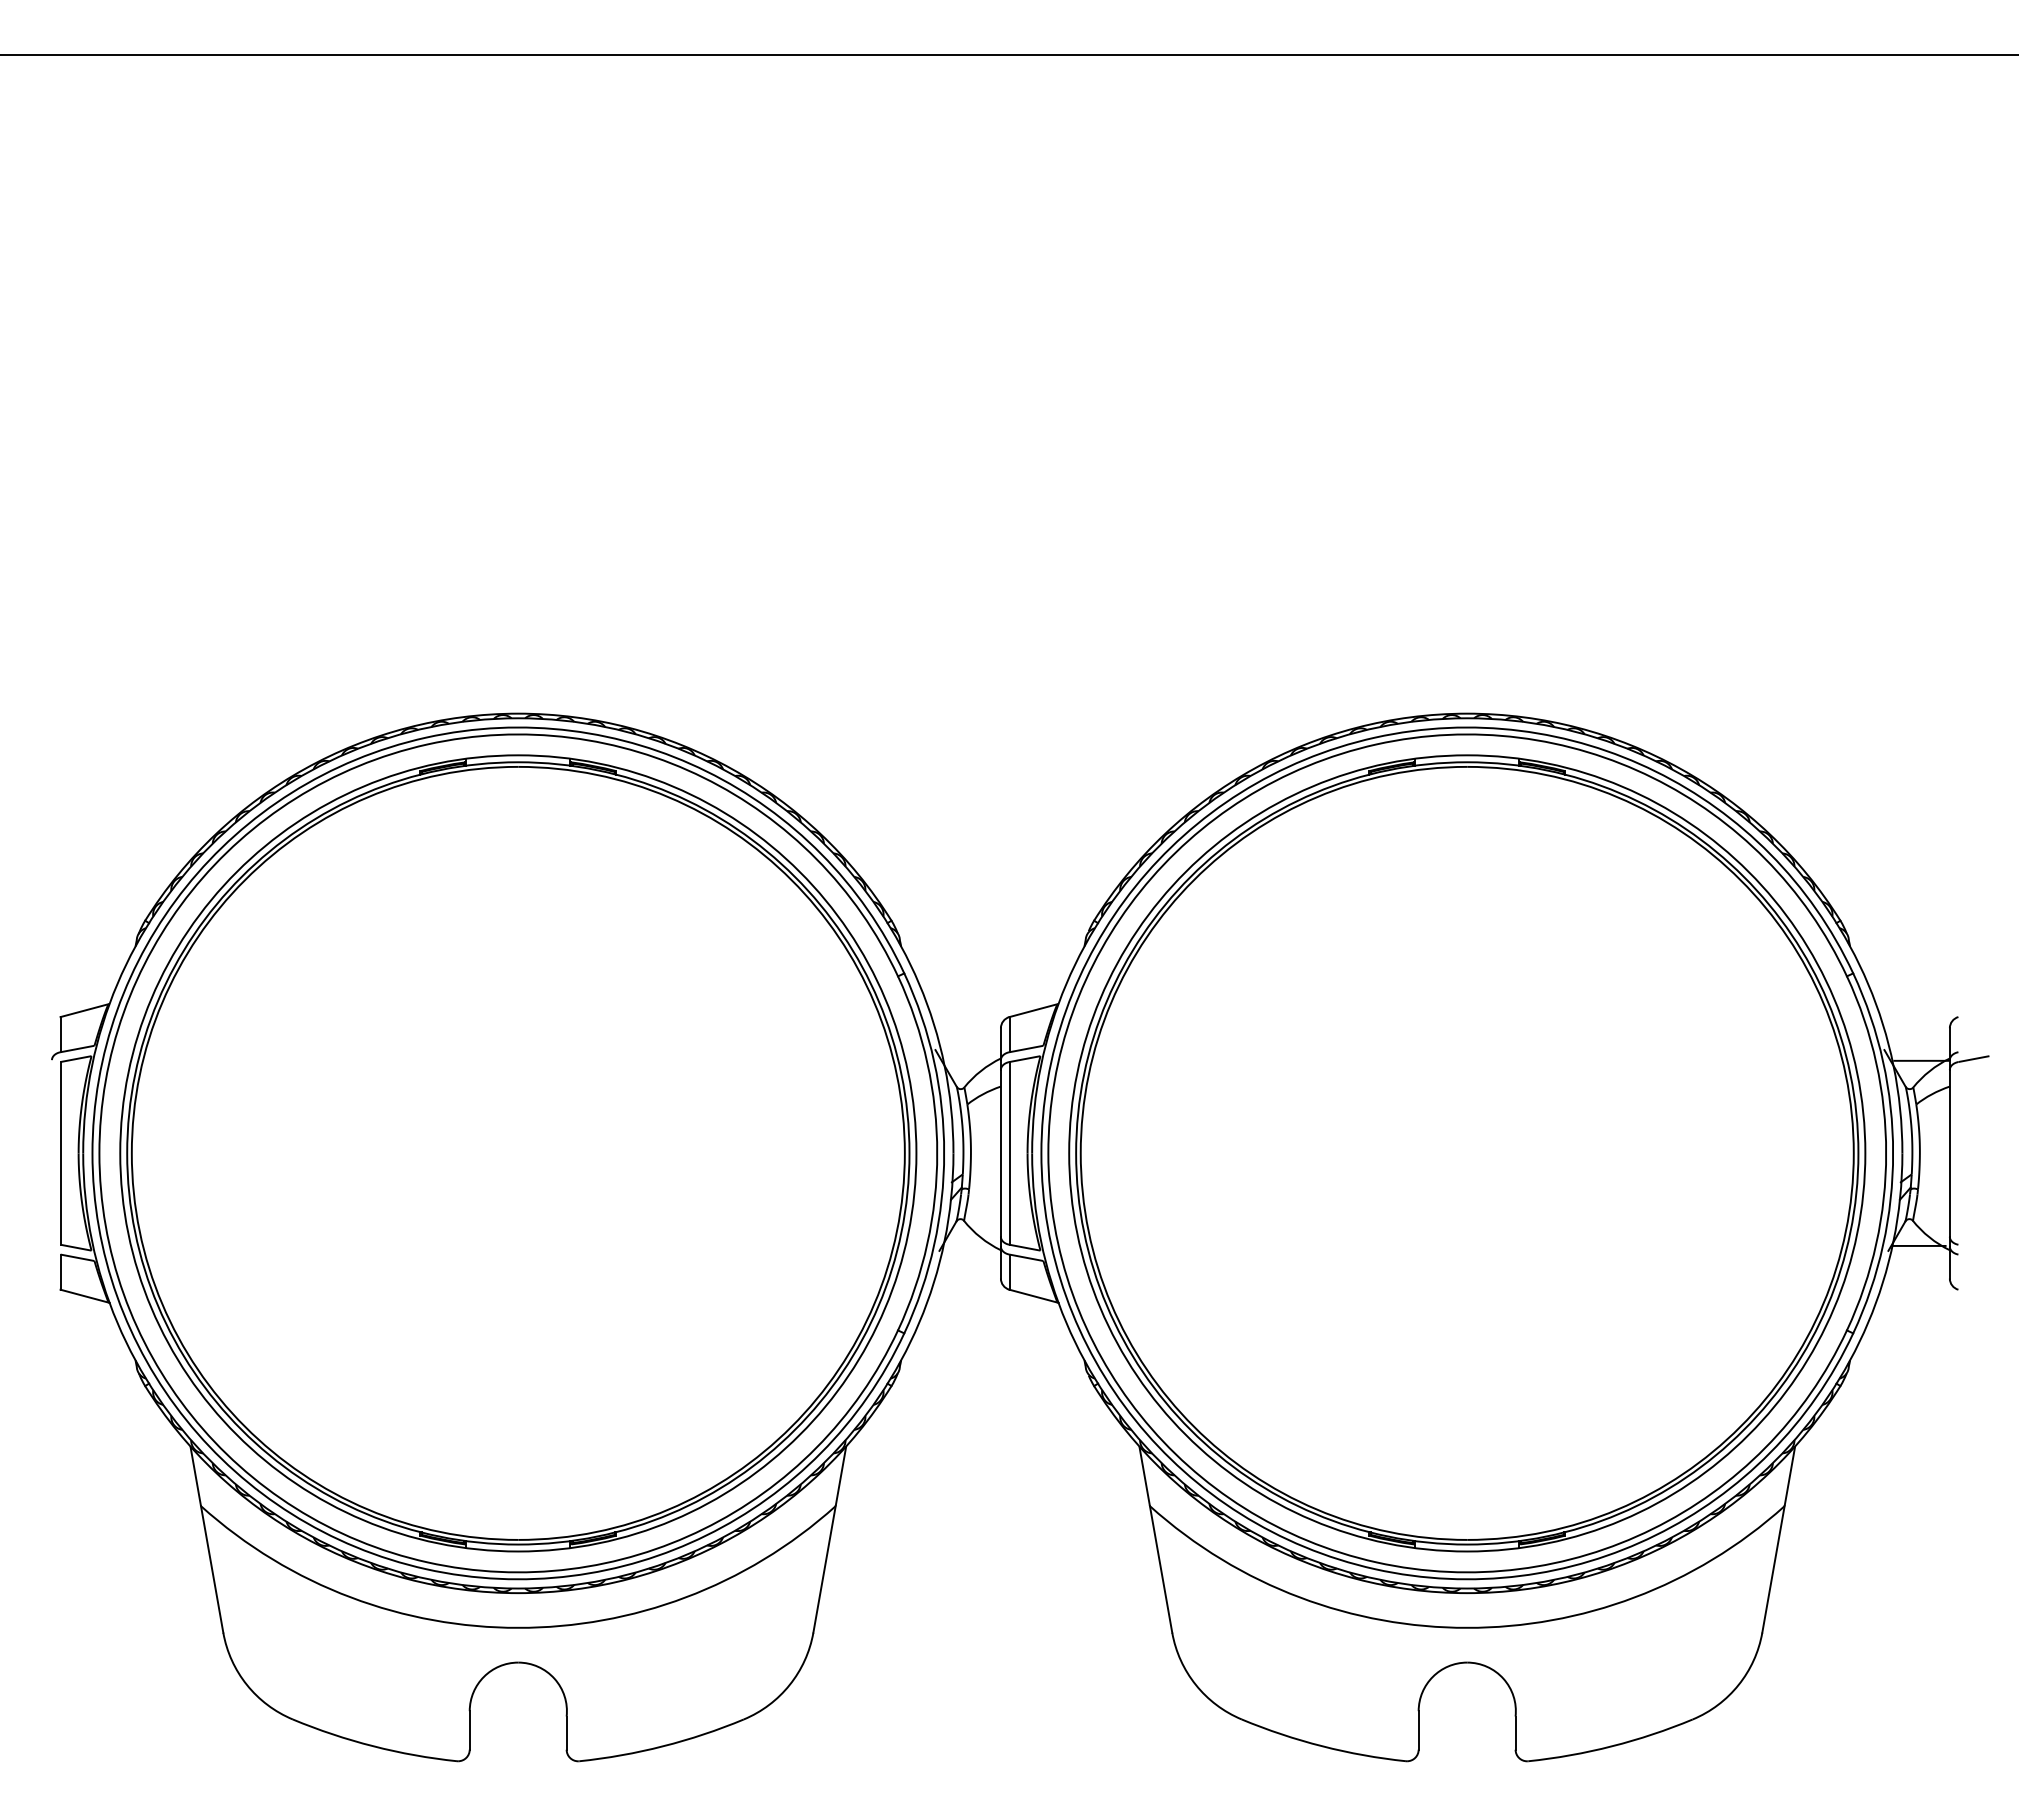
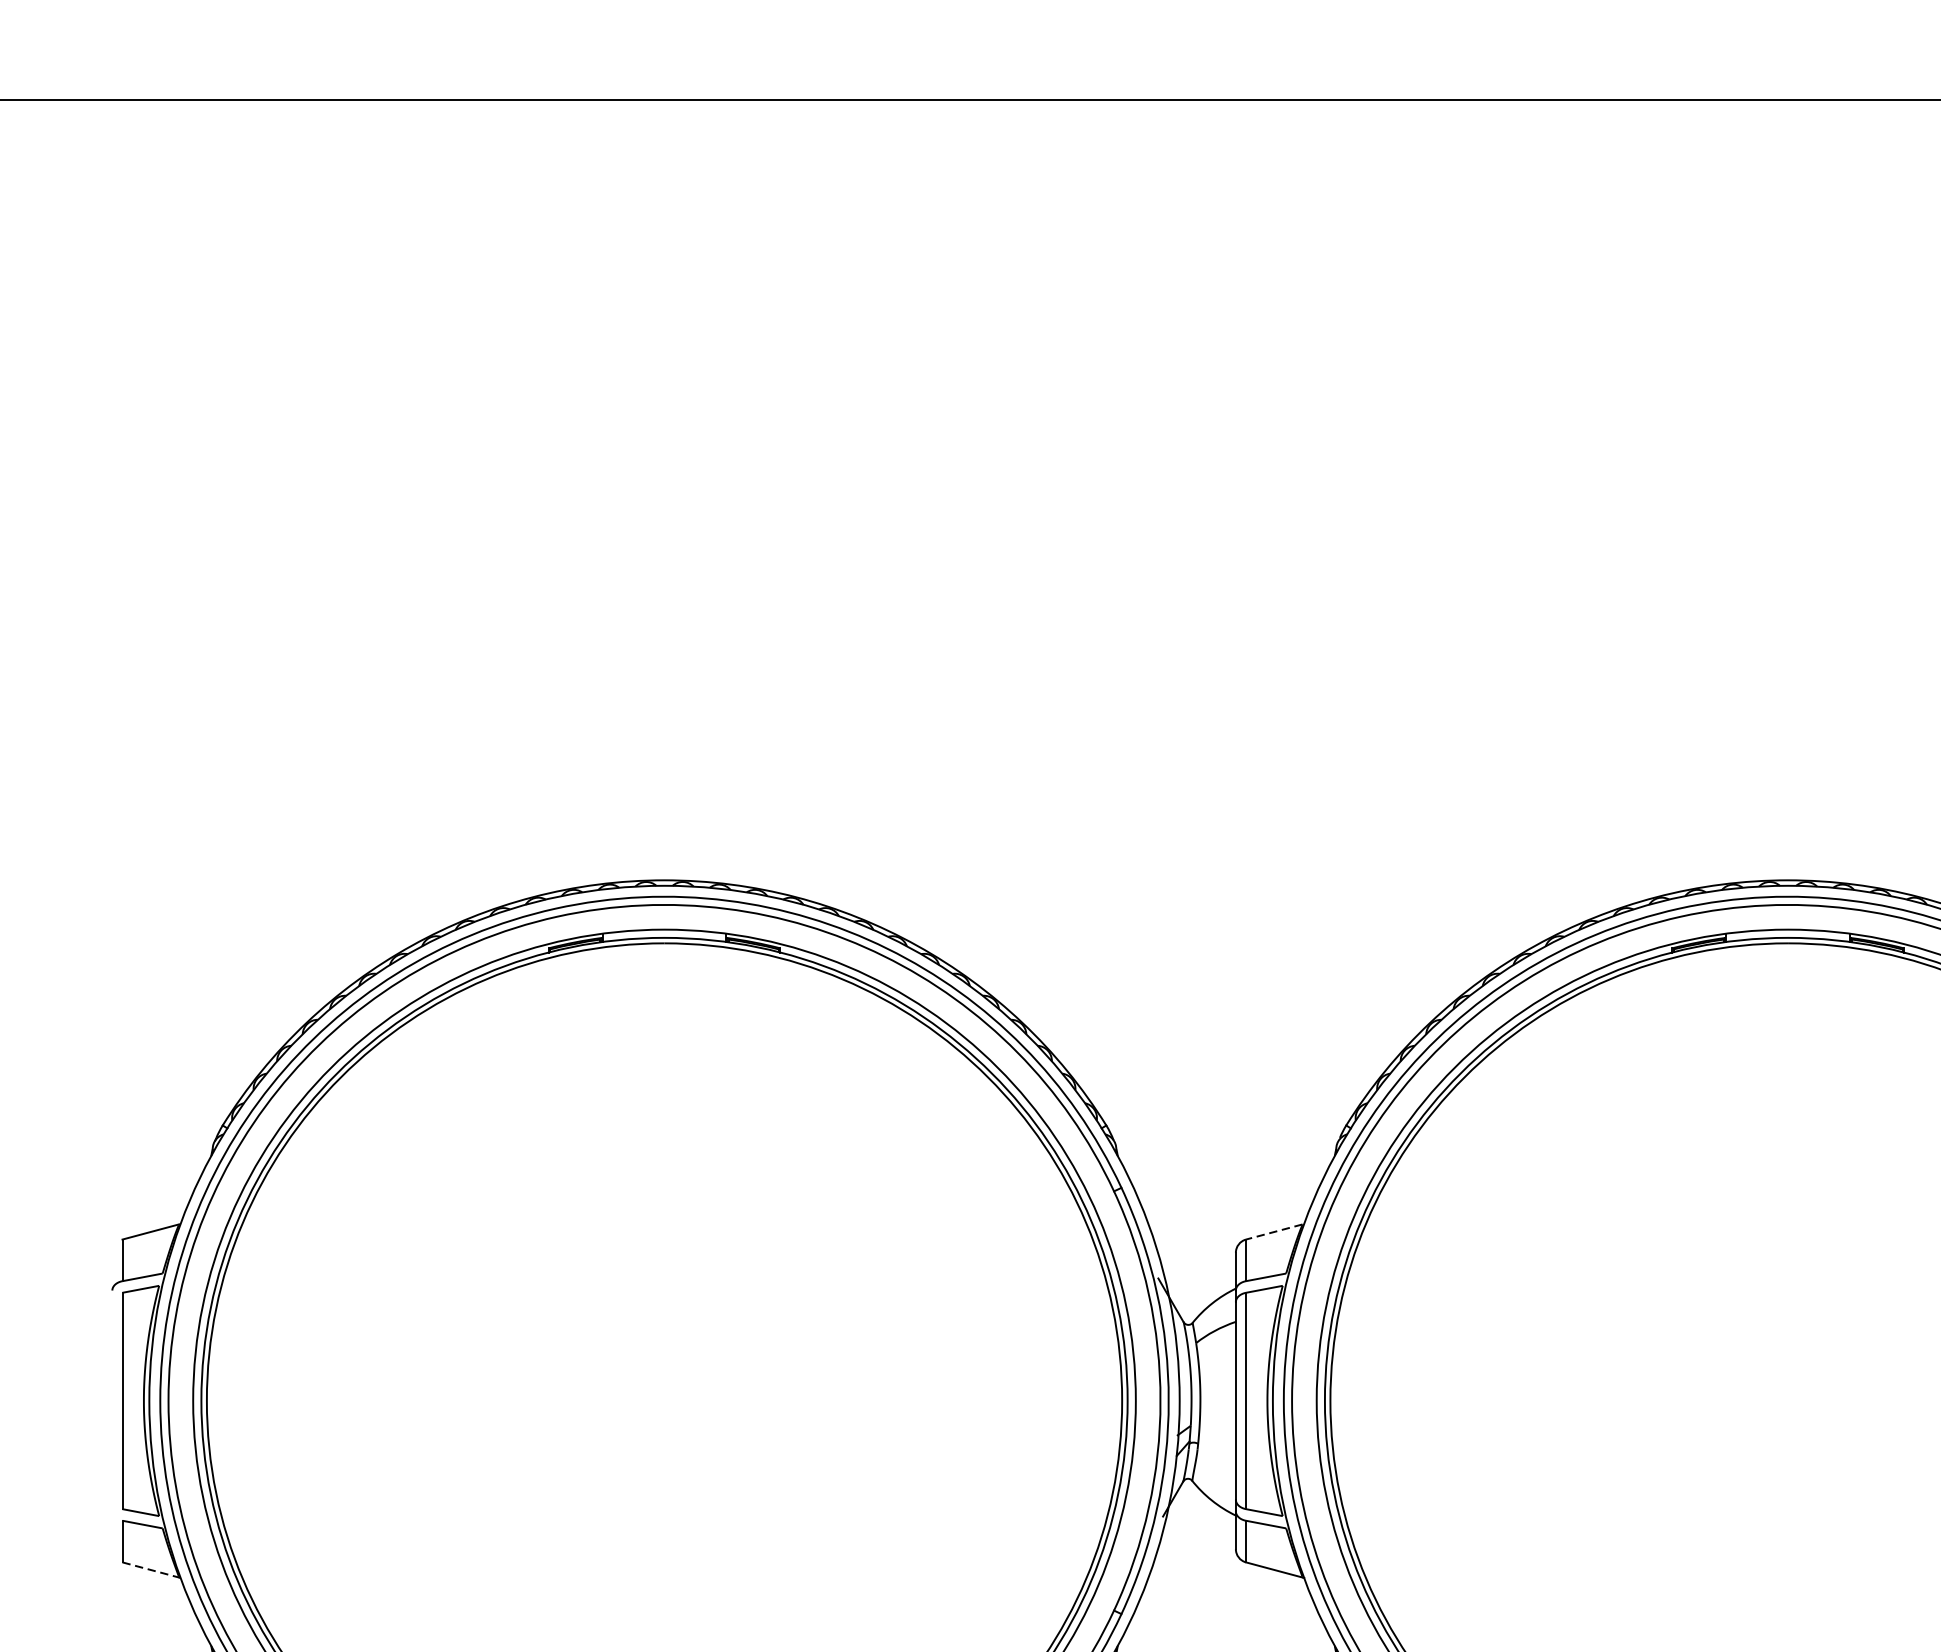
line: (1033, 1010) -> (1274, 1231), solid -> dashed
line: (85, 1296) -> (152, 1570), solid -> dashed

